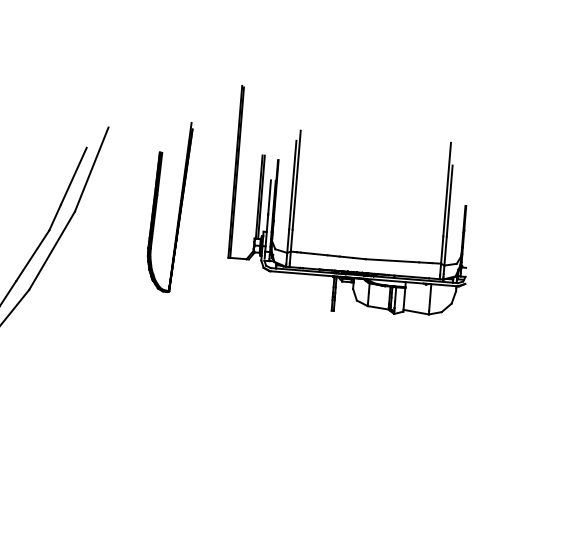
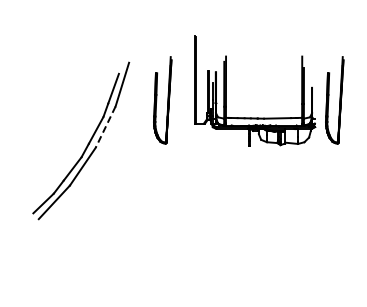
part: (507, 234) -> (334, 100), added
line: (51, 251) -> (105, 127), solid -> dashed

